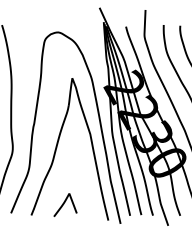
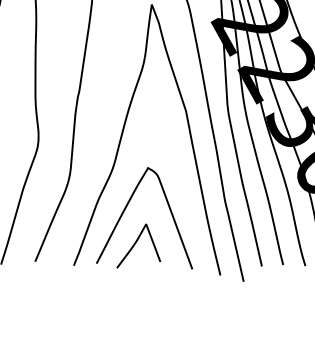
part: (59, 185) -> (127, 208), added

